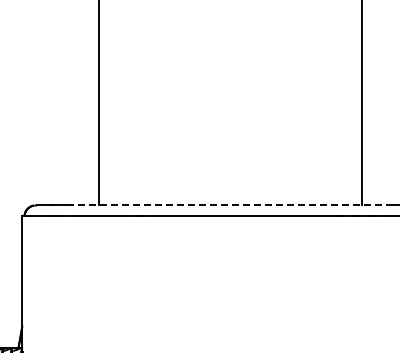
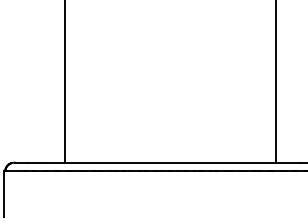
line: (230, 205) -> (170, 162), dashed -> solid

